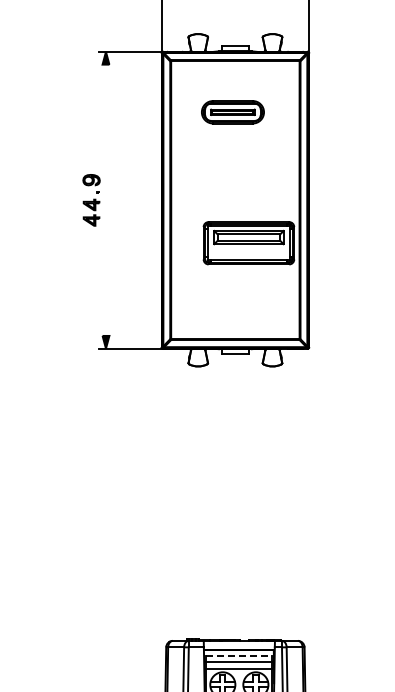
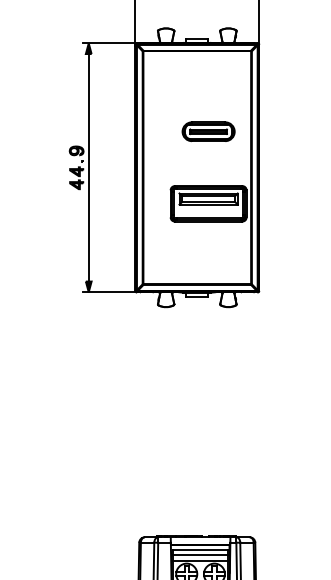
part: (232, 112) -> (208, 131), moved
line: (105, 199) -> (88, 167), added
line: (239, 655) -> (200, 549), dashed -> solid

